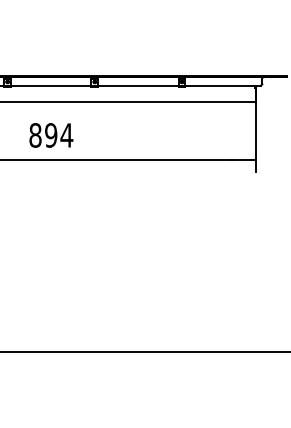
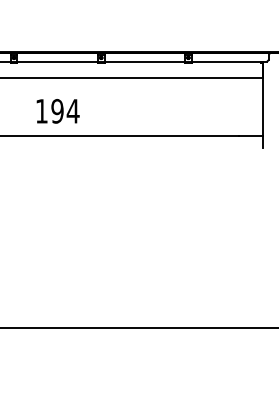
text: (35, 135) -> (41, 111), 894 -> 194

